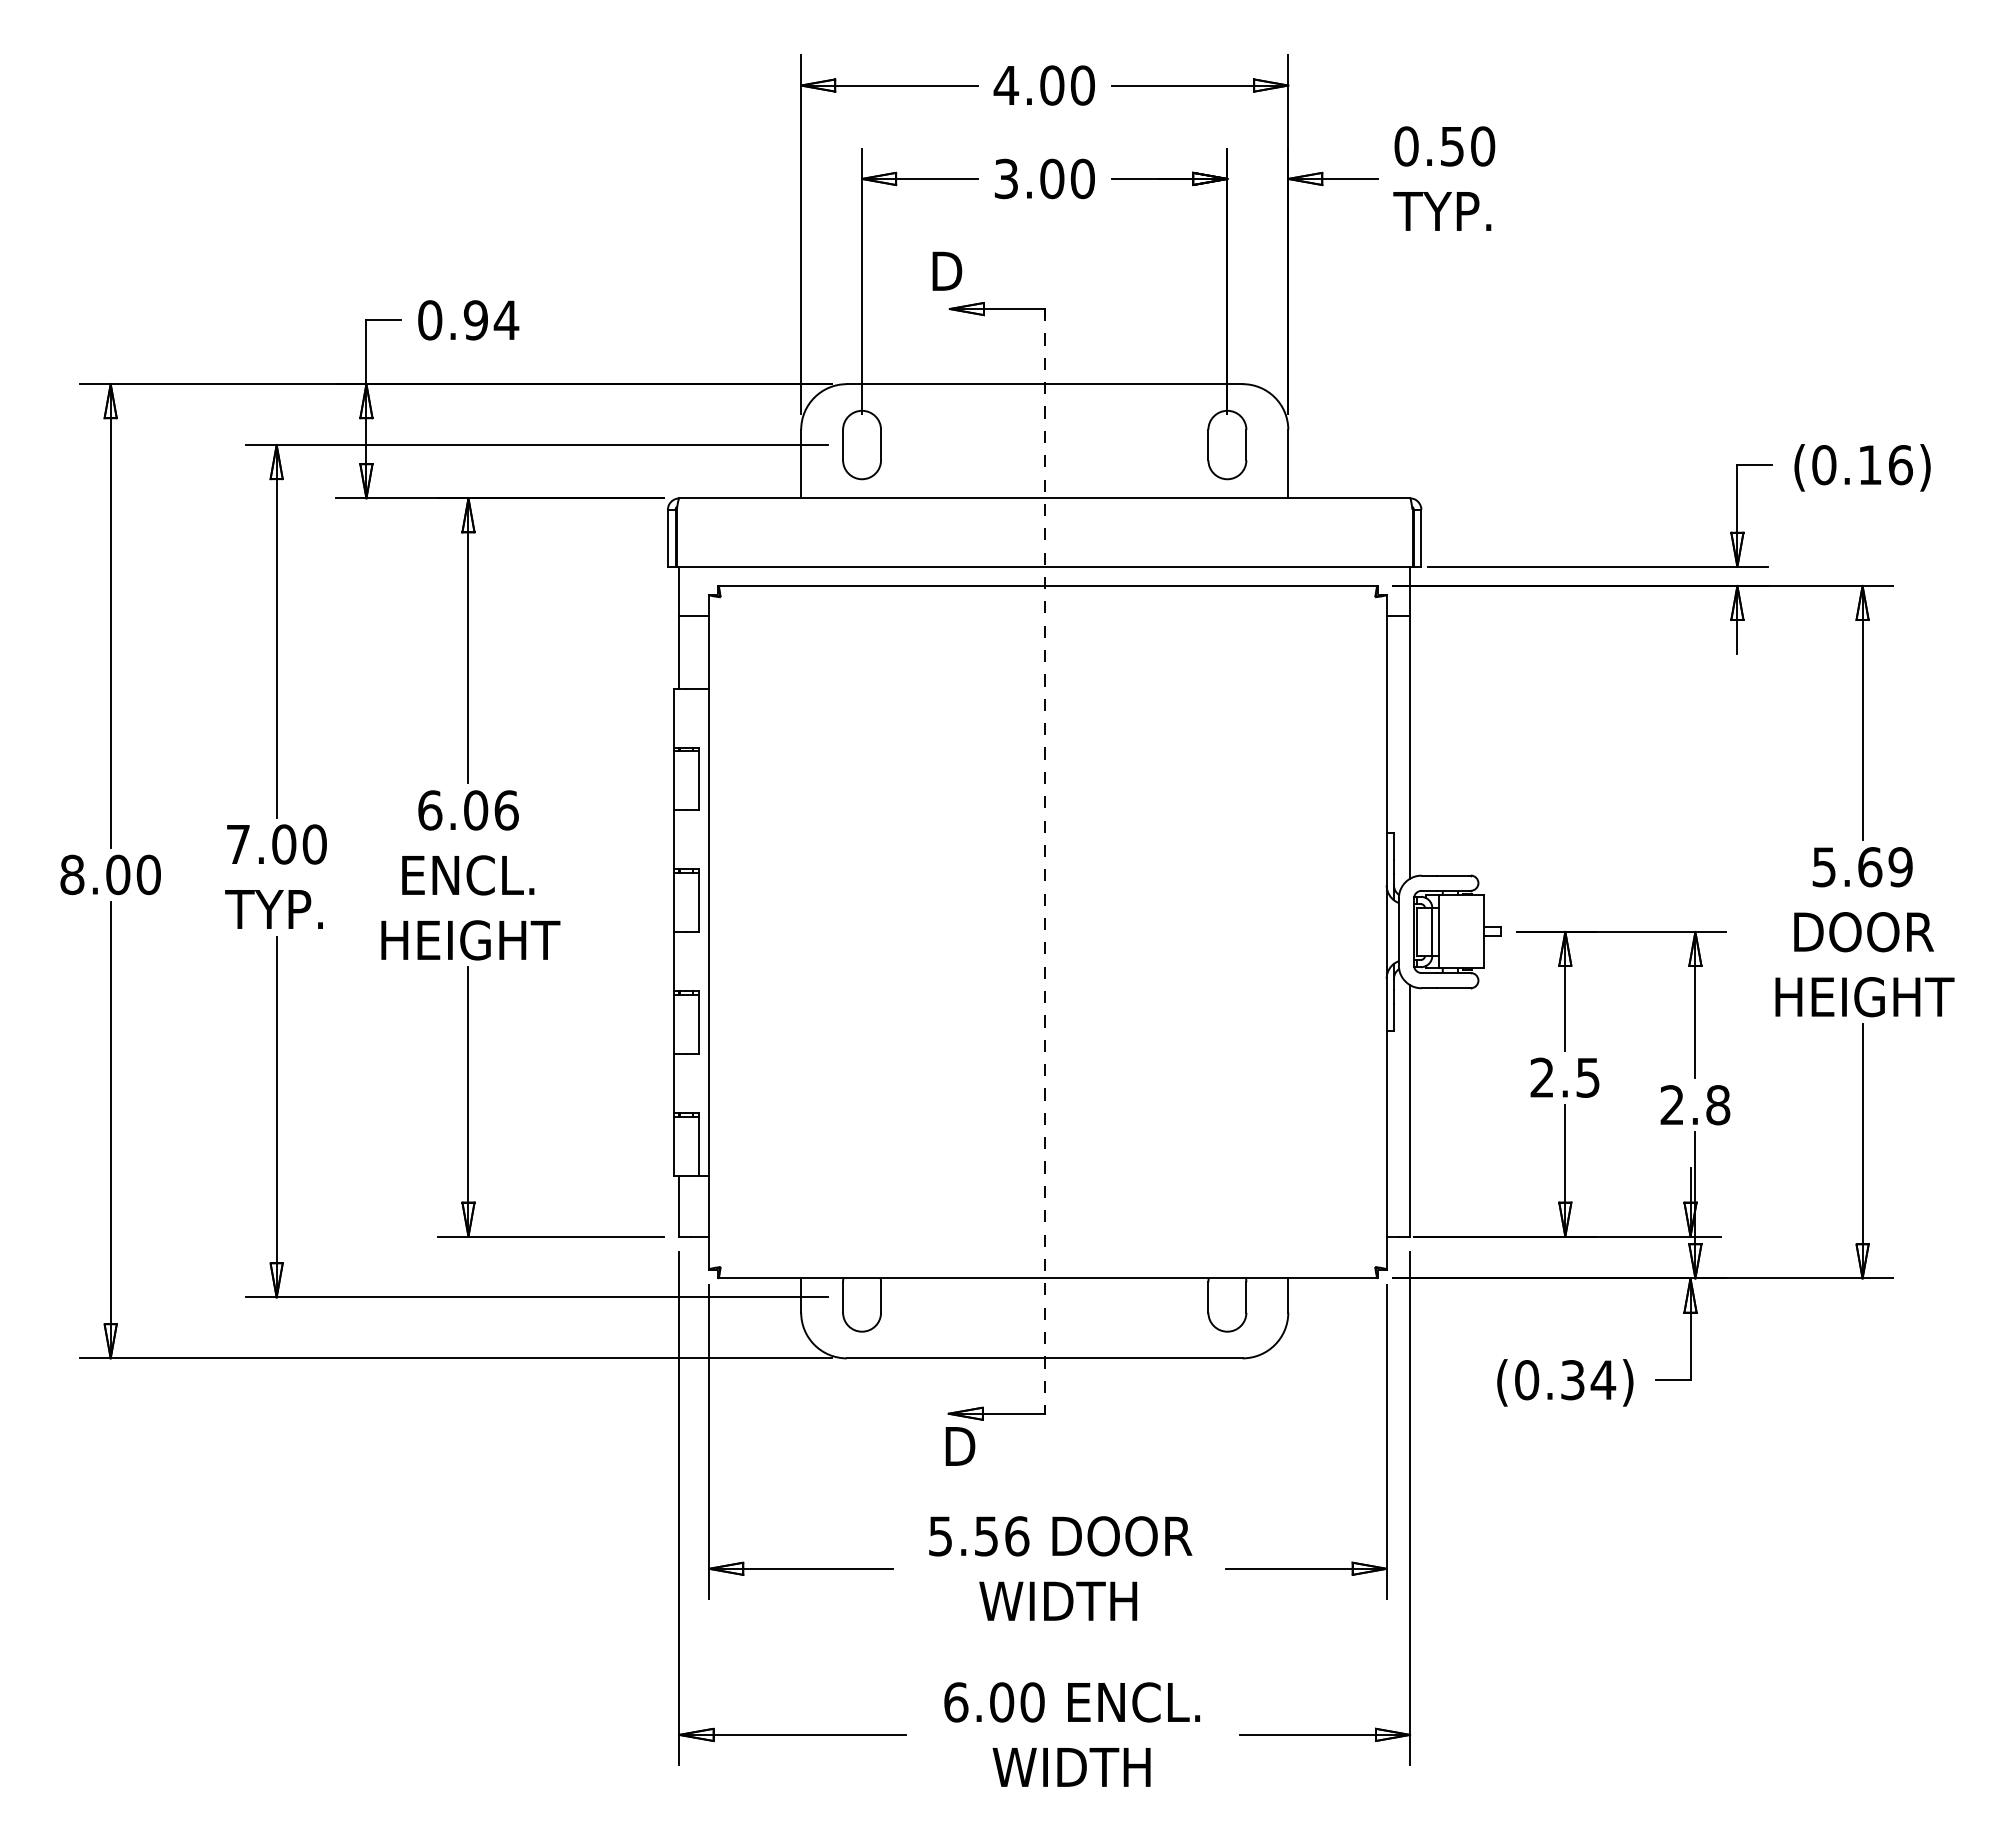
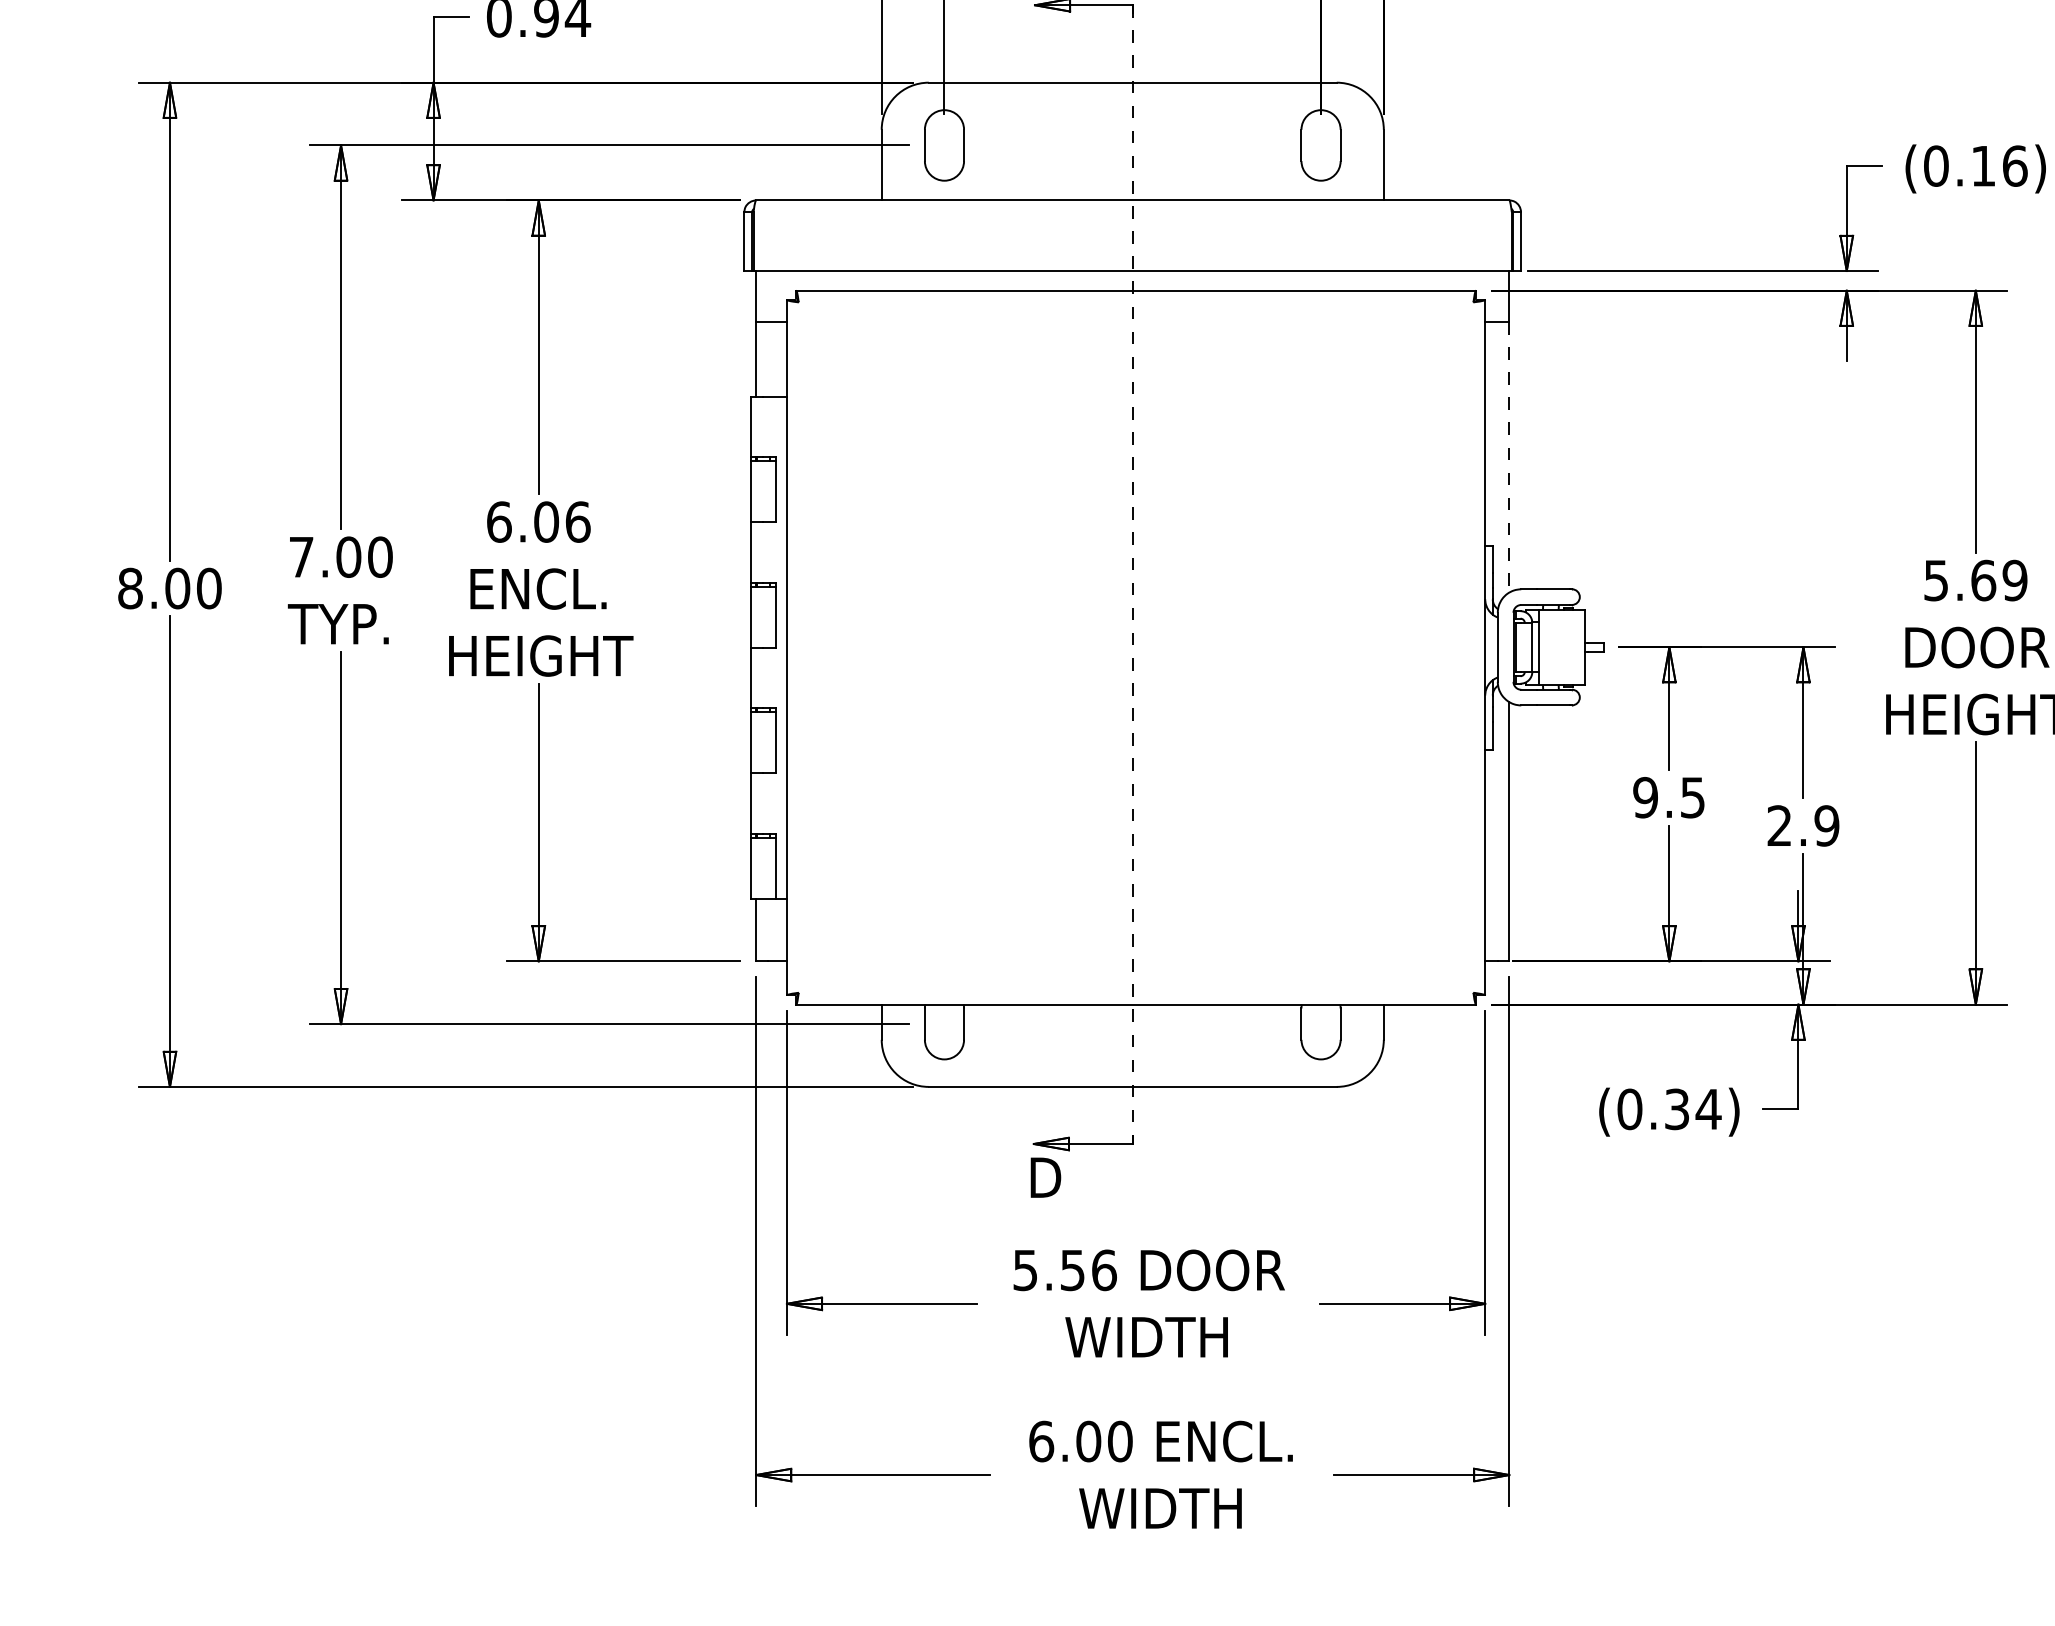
line: (1410, 748) -> (1509, 458), solid -> dashed
text: (1542, 1077) -> (1645, 797), 2.5 -> 9.5
text: (1718, 1105) -> (1827, 826), 2.8 -> 2.9

